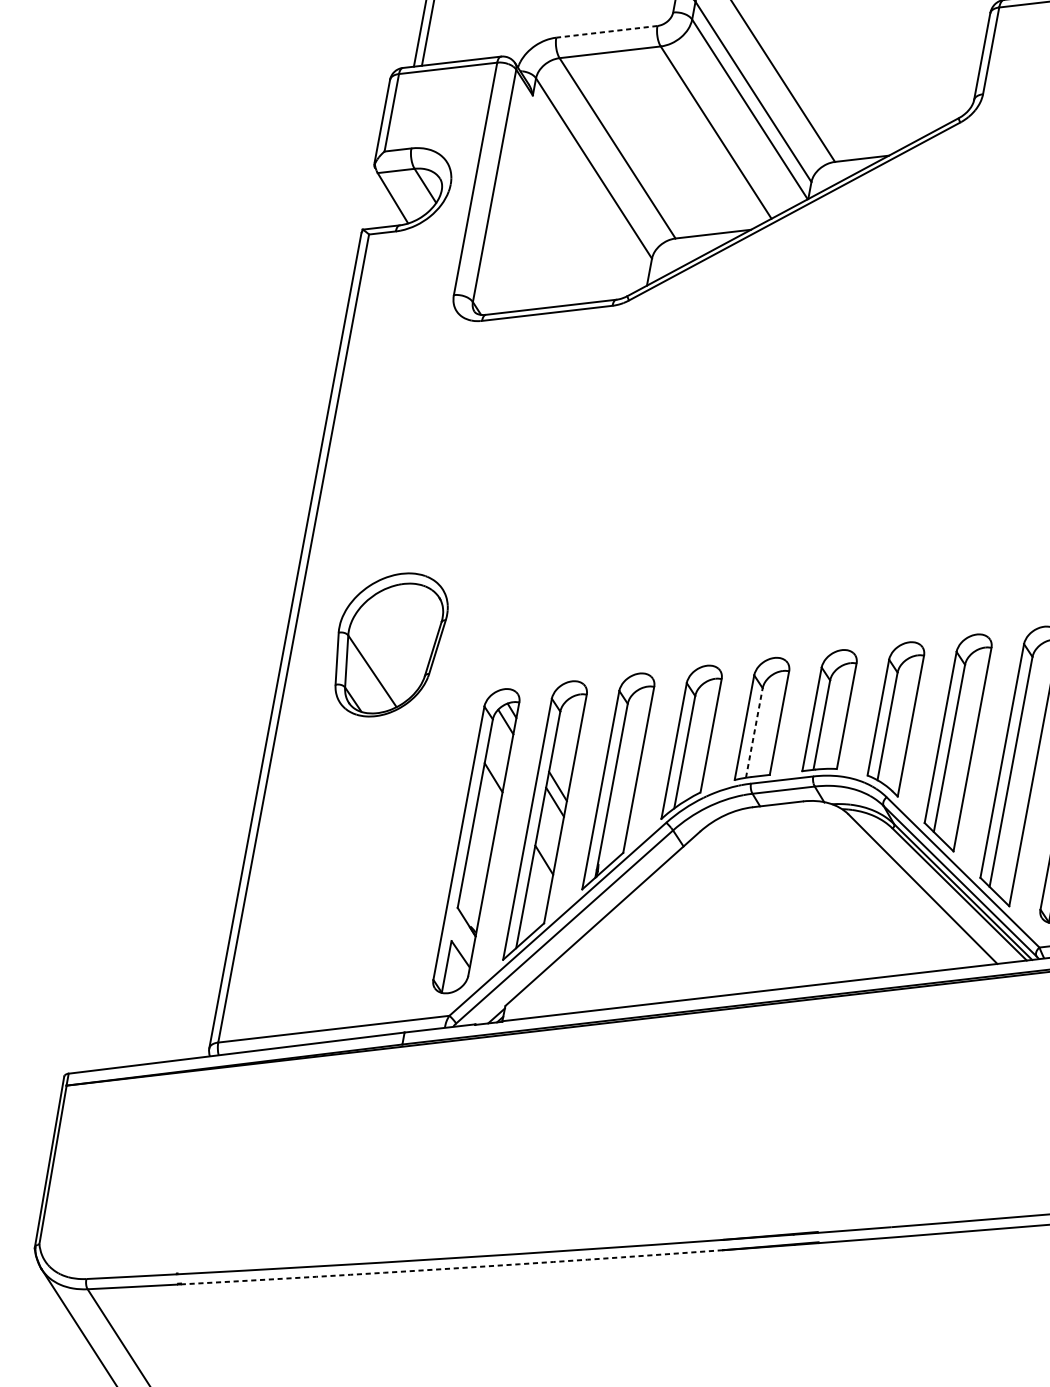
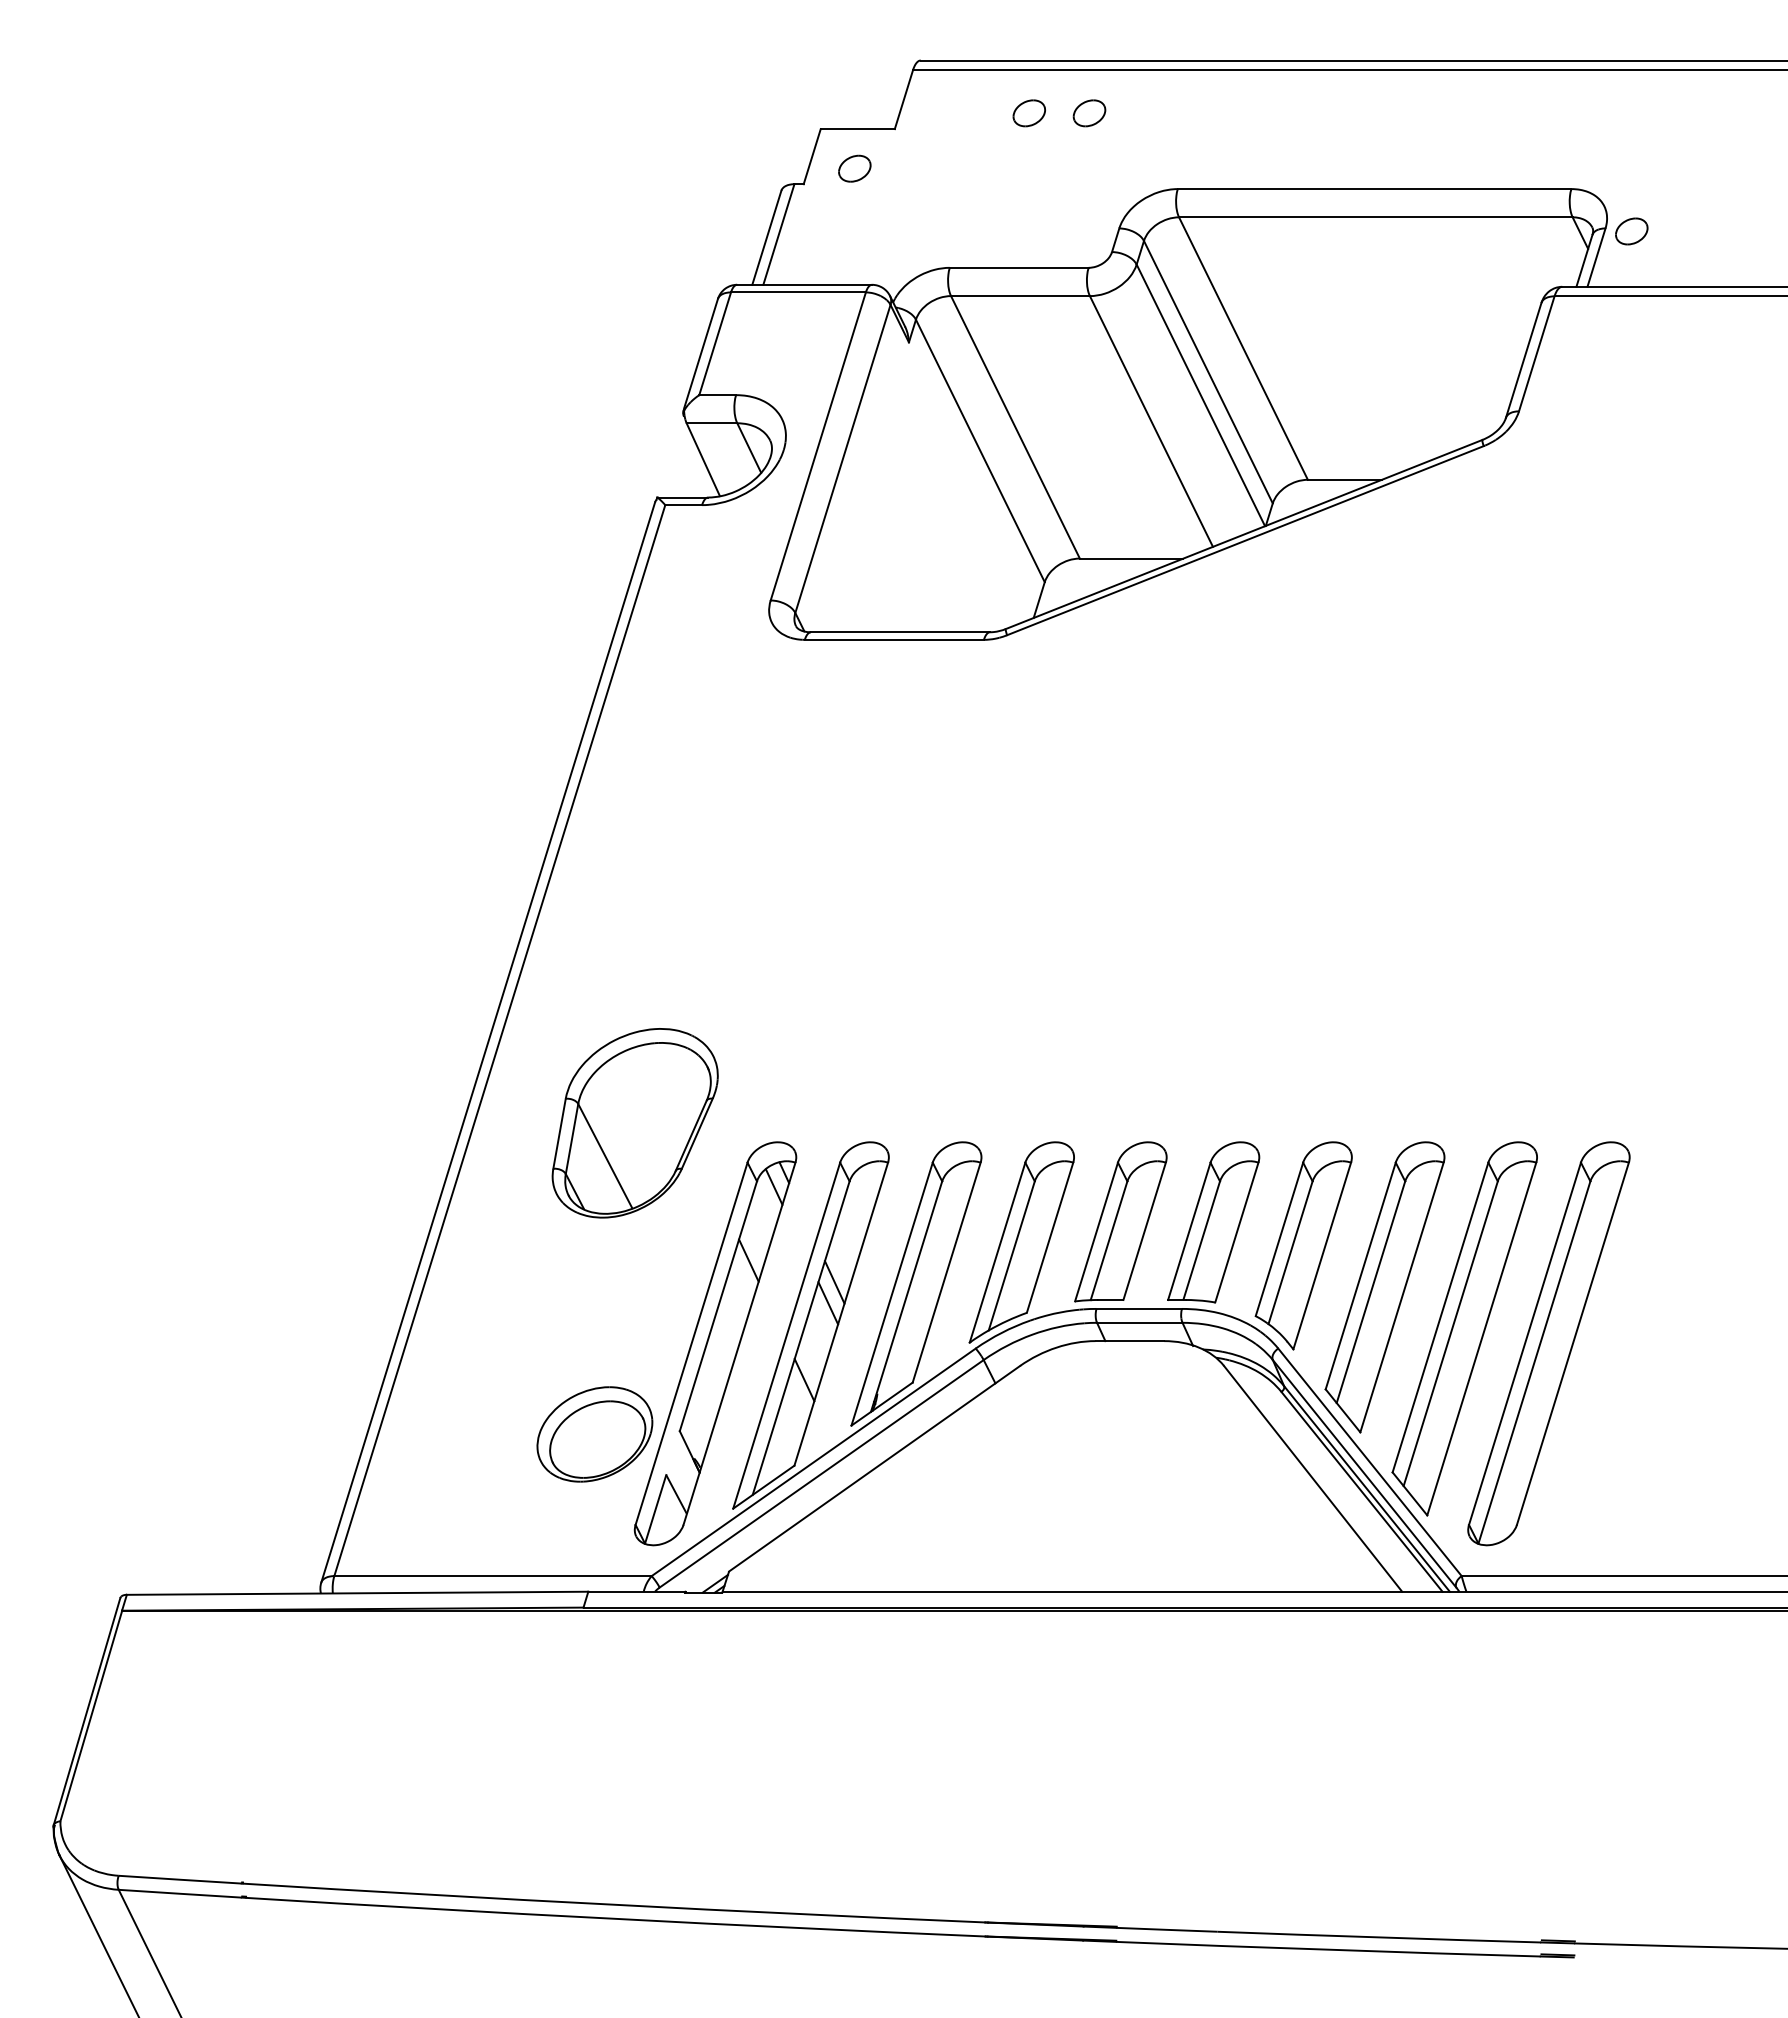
line: (606, 31) -> (1018, 267), dashed -> solid
part: (390, 644) -> (634, 1123), moved
line: (754, 732) -> (1109, 1240), dashed -> solid
part: (395, 917) -> (594, 1434), added
arc: (451, 1268) -> (615, 1918), dashed -> solid

